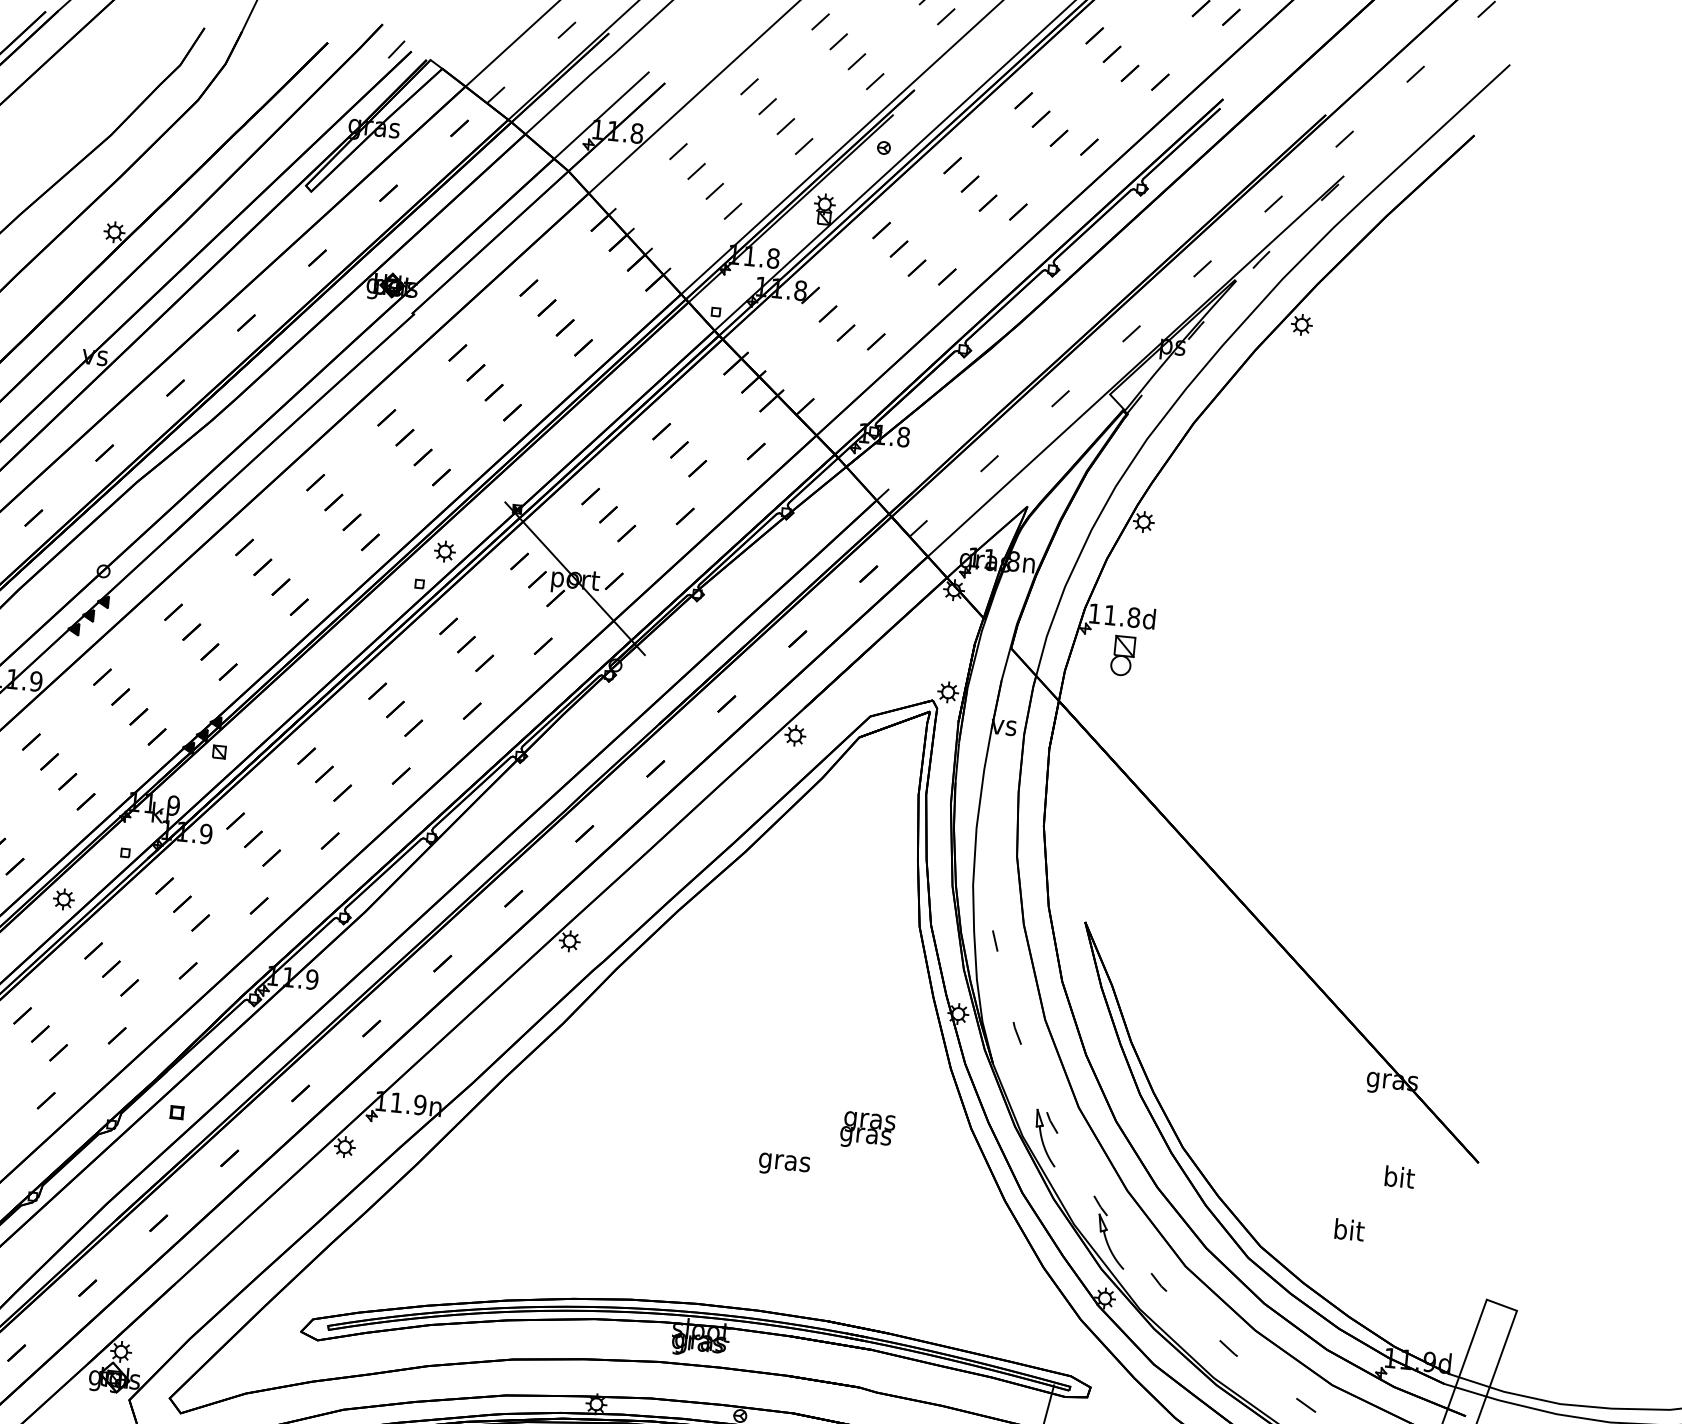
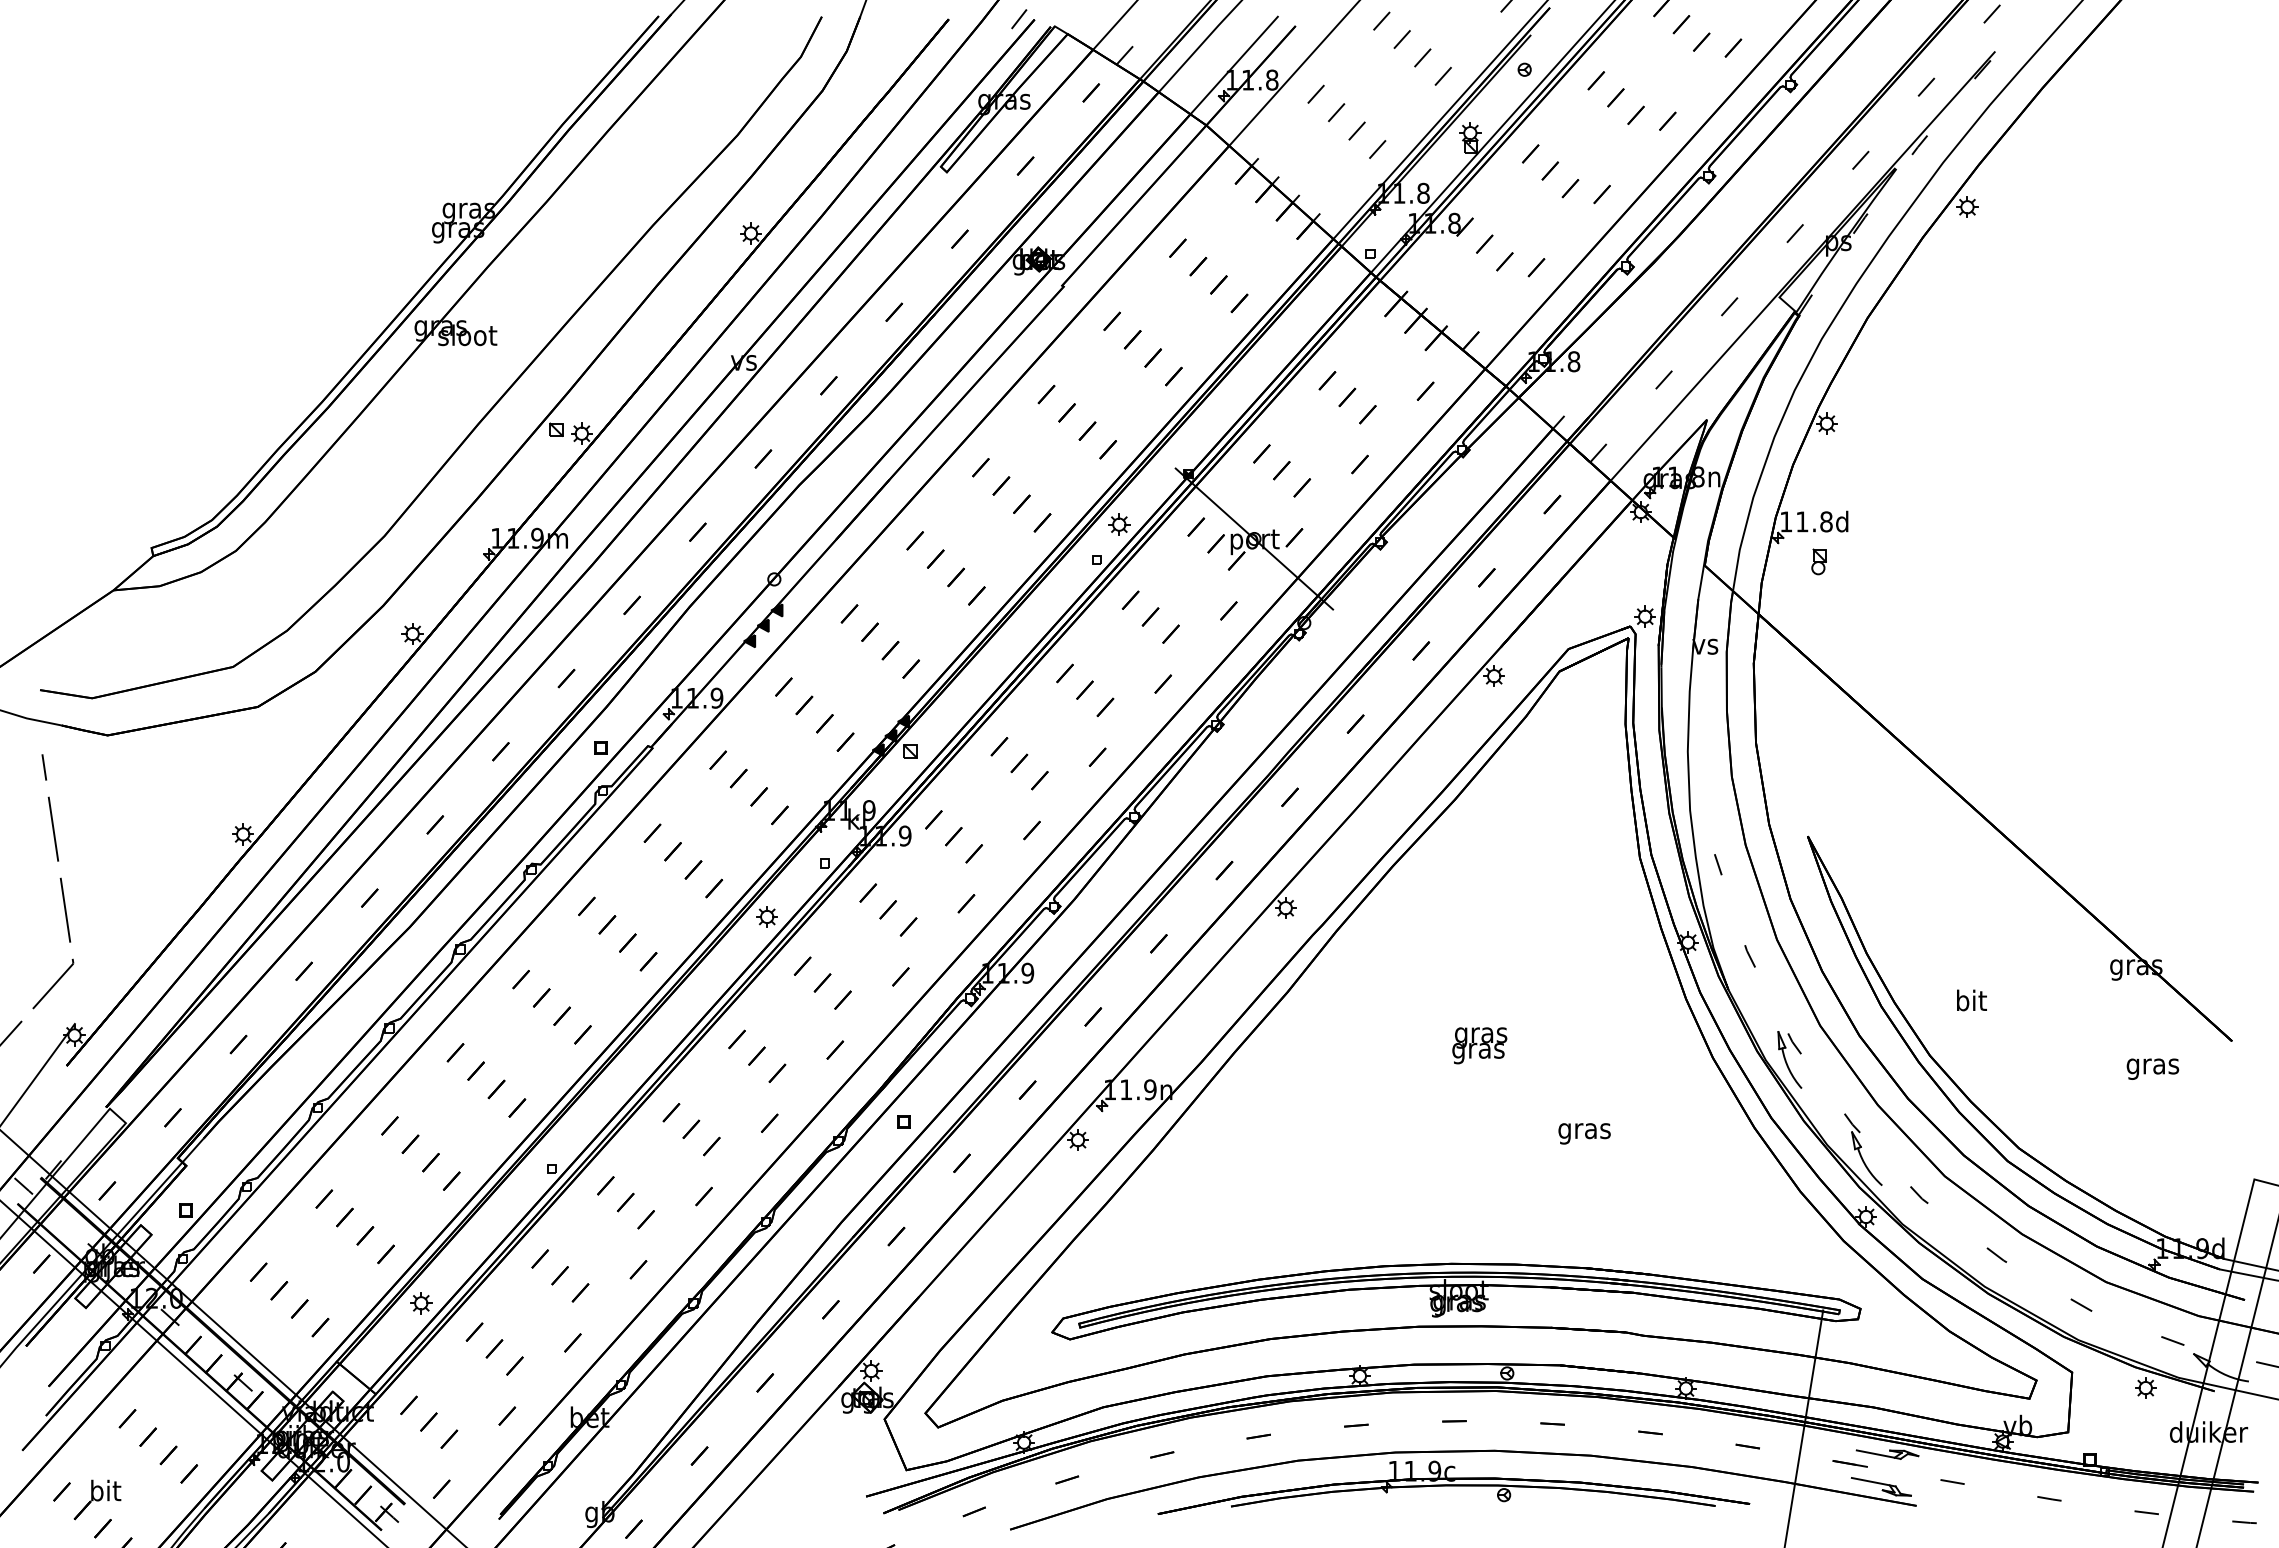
part: (1122, 655) -> (1818, 561), size x0.62
text: (867, 1130) -> (1479, 1045), moved
text: (784, 1164) -> (1584, 1133), moved
text: (1398, 1179) -> (2152, 1066), bit -> gras
text: (1349, 1229) -> (1971, 1000), moved

